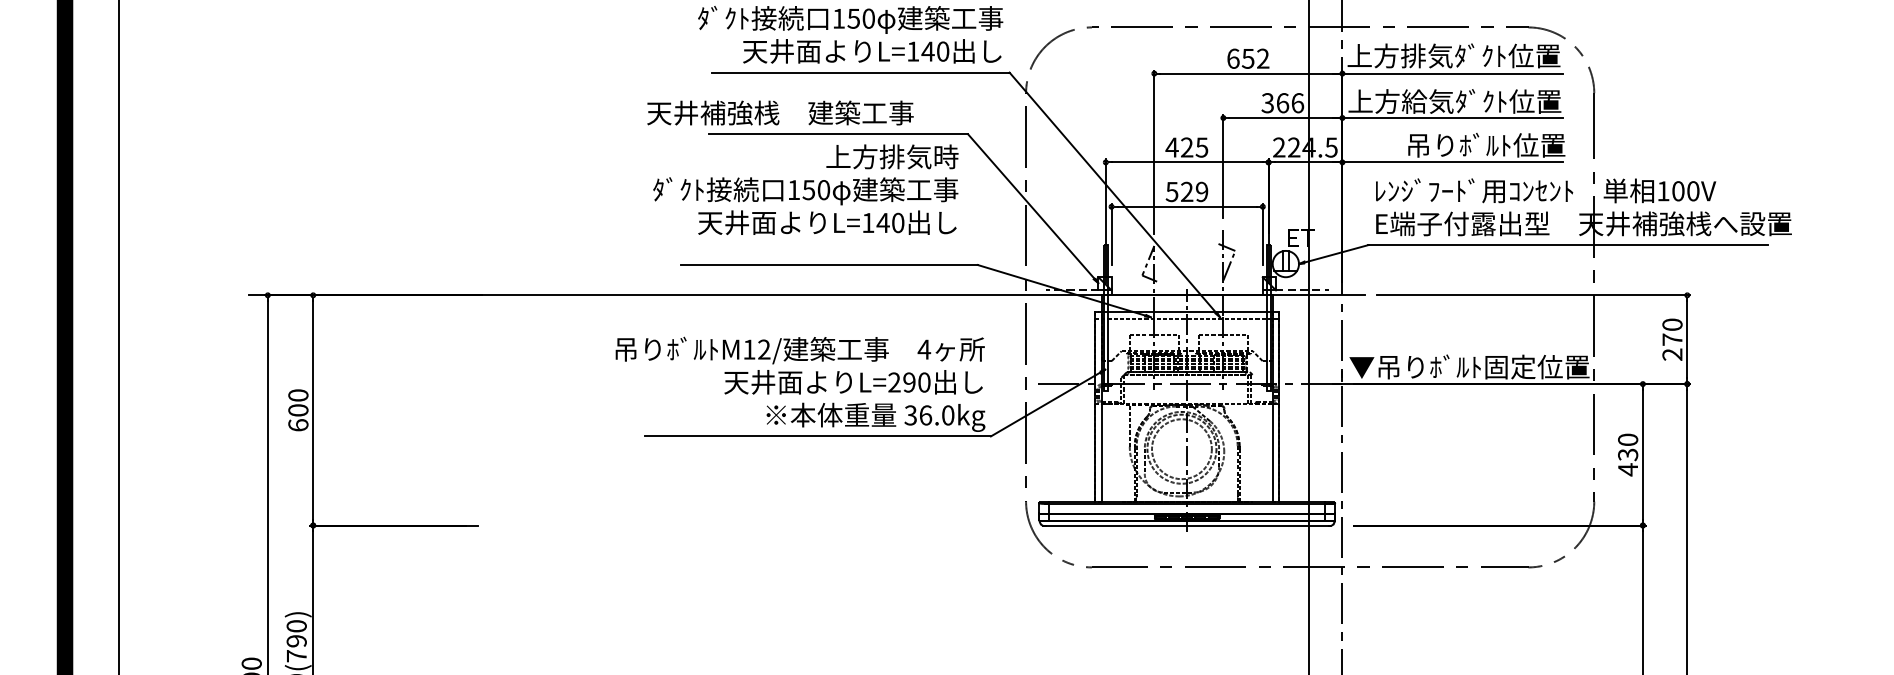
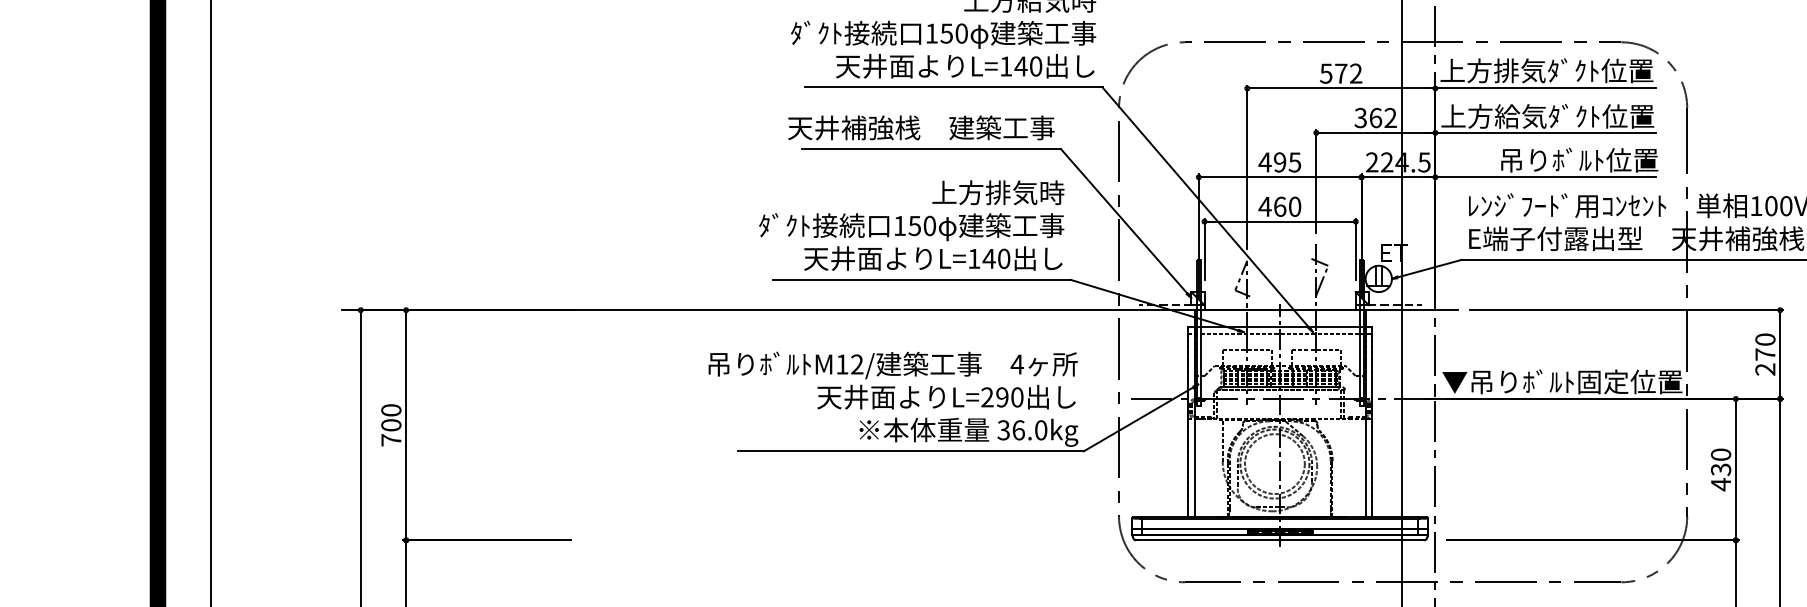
text: (1240, 58) -> (1333, 73), 652 -> 572
text: (1297, 103) -> (1390, 118), 366 -> 362
text: (780, 112) -> (921, 127), moved
text: (1187, 147) -> (1280, 162), 425 -> 495
text: (805, 189) -> (911, 225), moved
text: (1186, 191) -> (1279, 206), 529 -> 460
text: (298, 425) -> (391, 440), 600 -> 700

